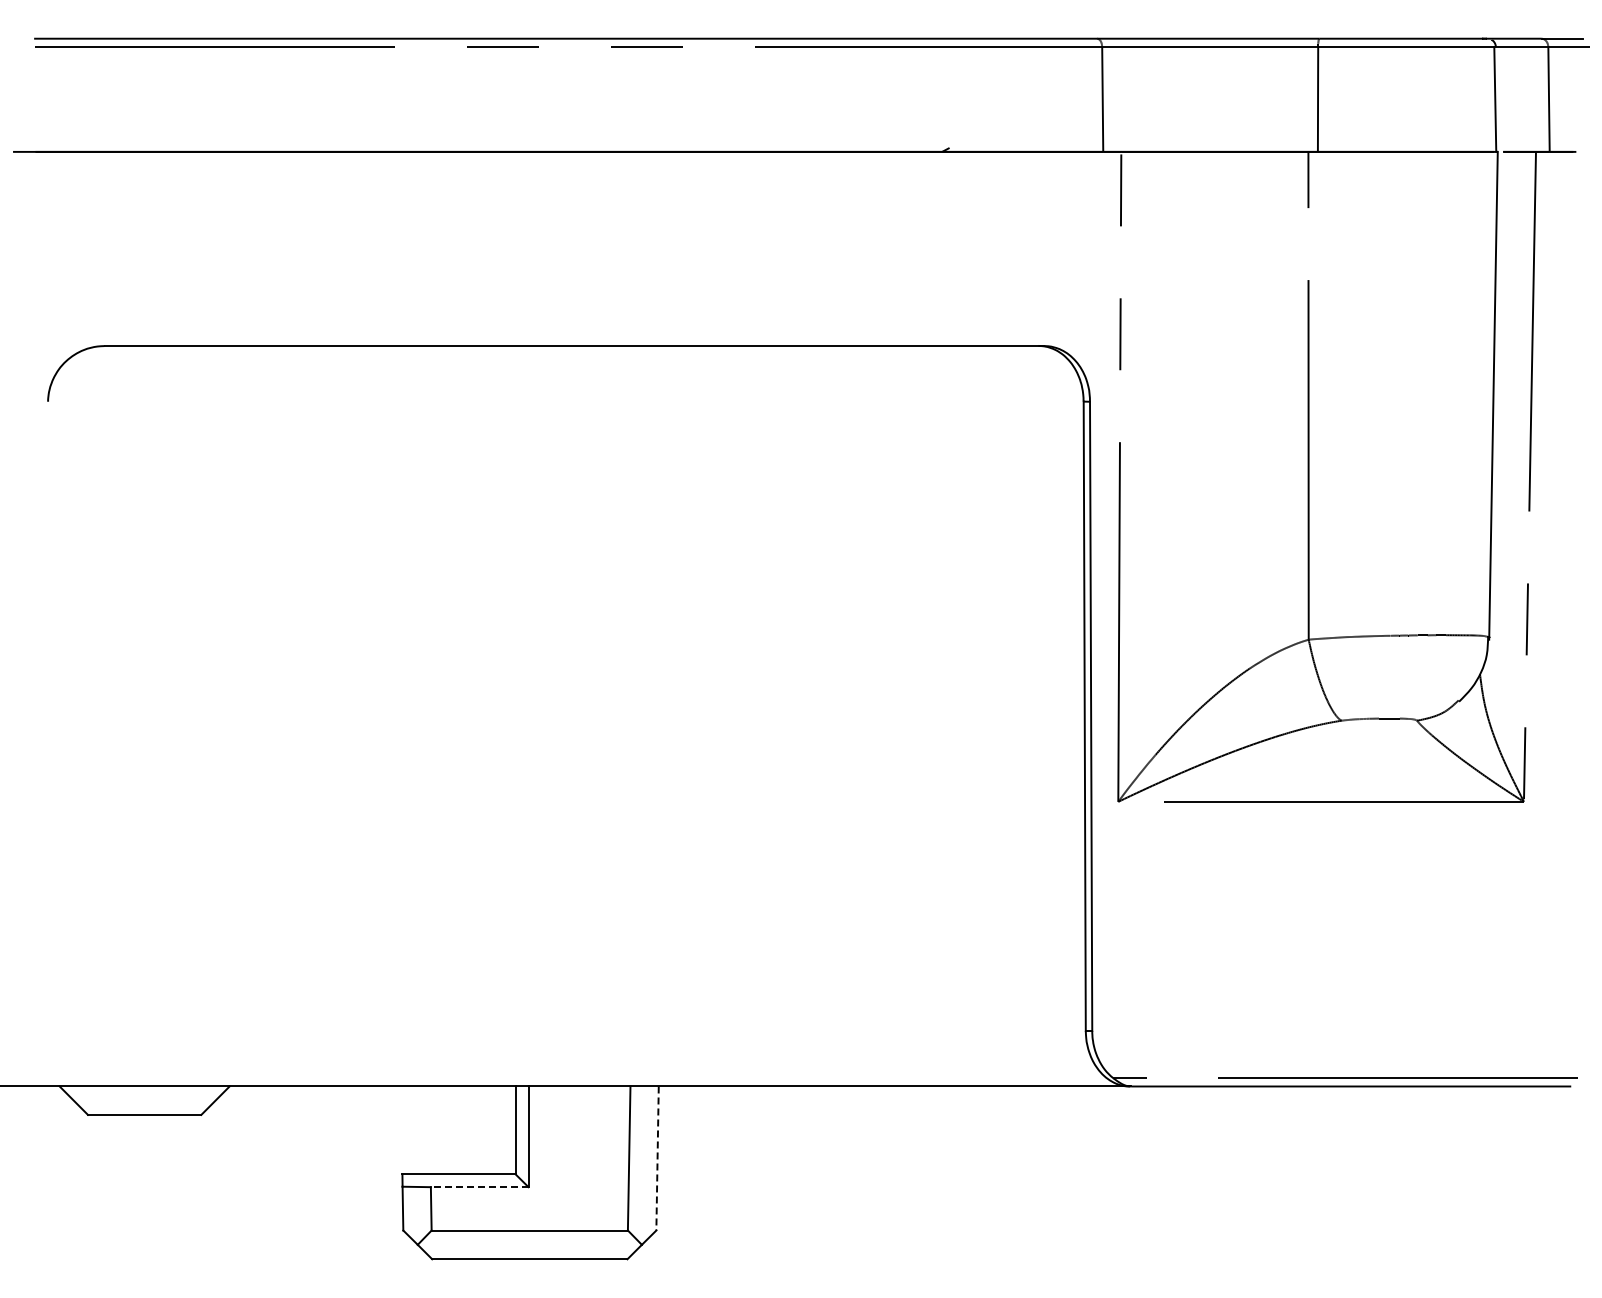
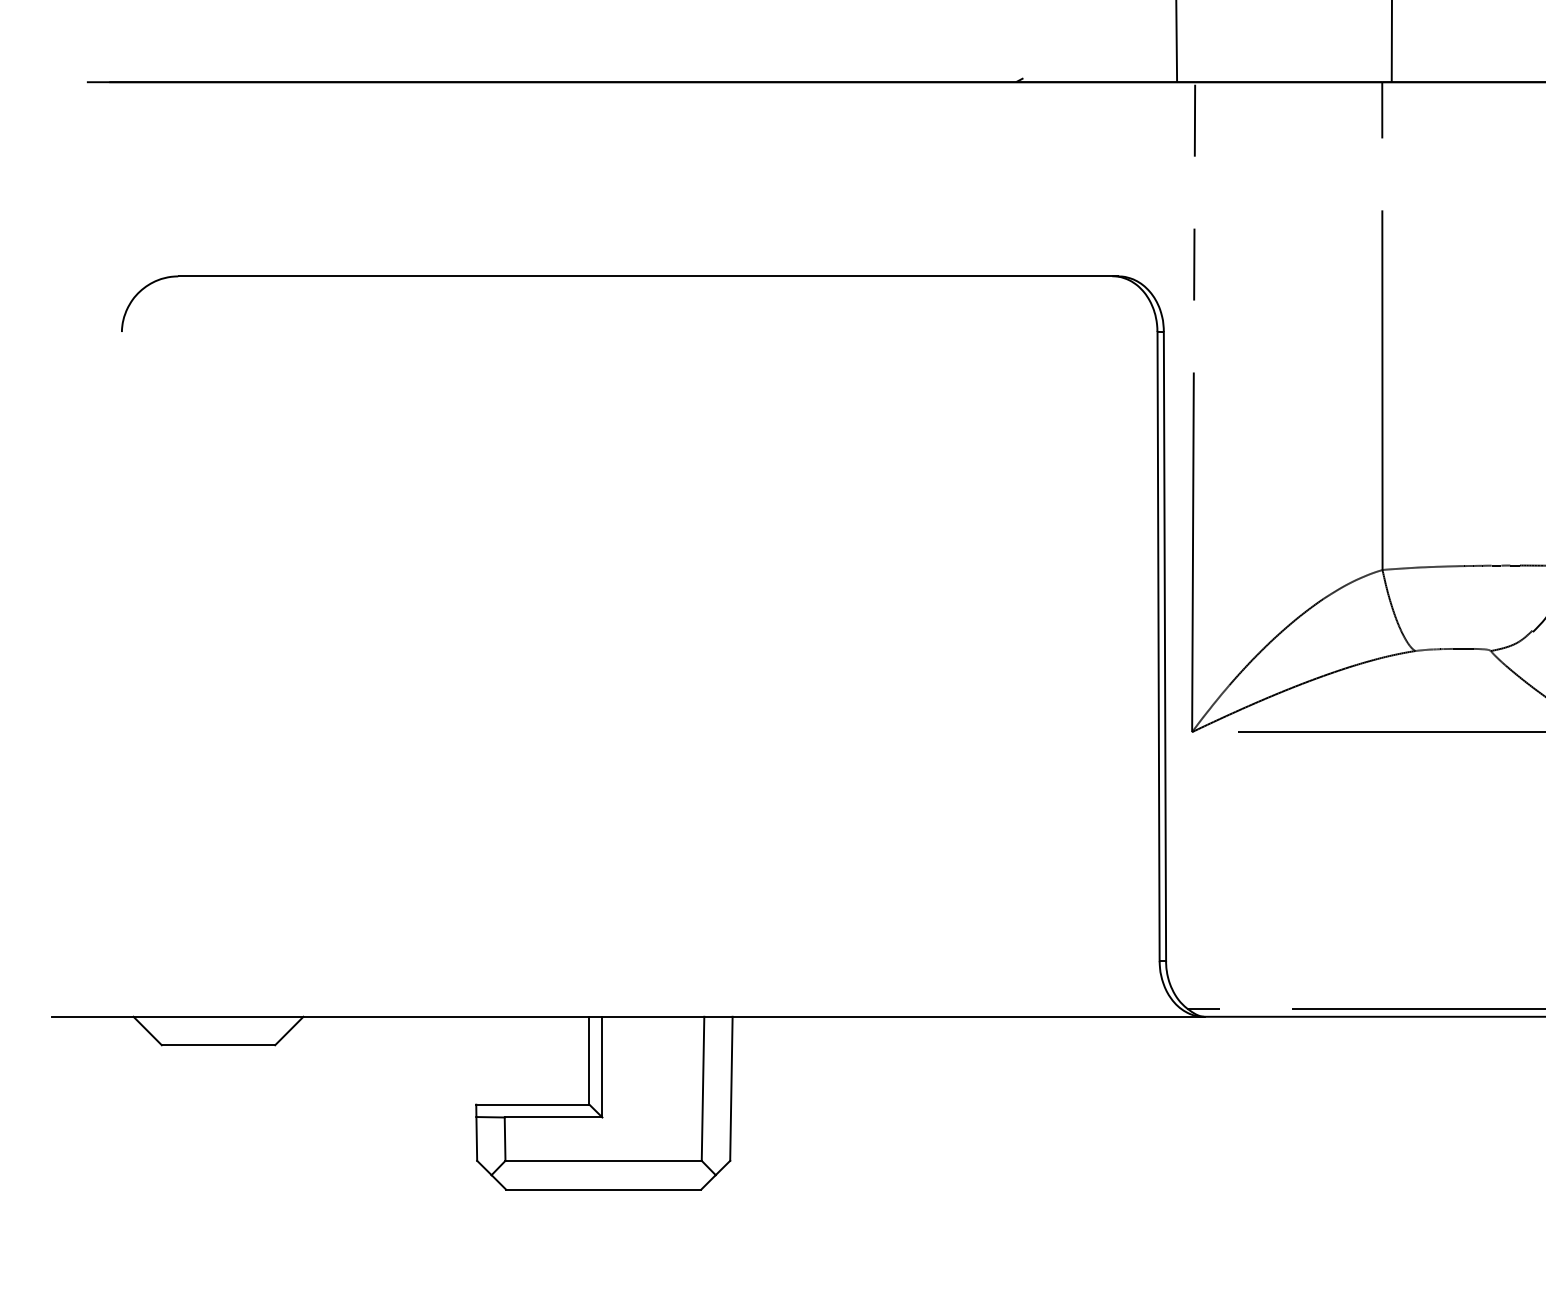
line: (657, 1159) -> (731, 1089), dashed -> solid
line: (479, 1187) -> (553, 1117), dashed -> solid

